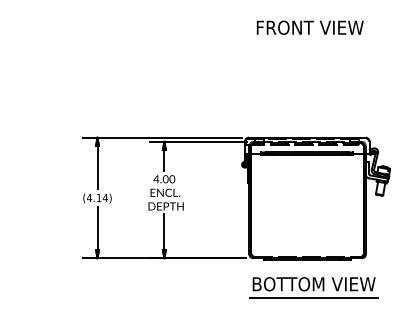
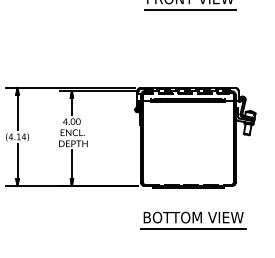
line: (309, 41) -> (189, 9), added
part: (313, 287) -> (193, 220), moved

